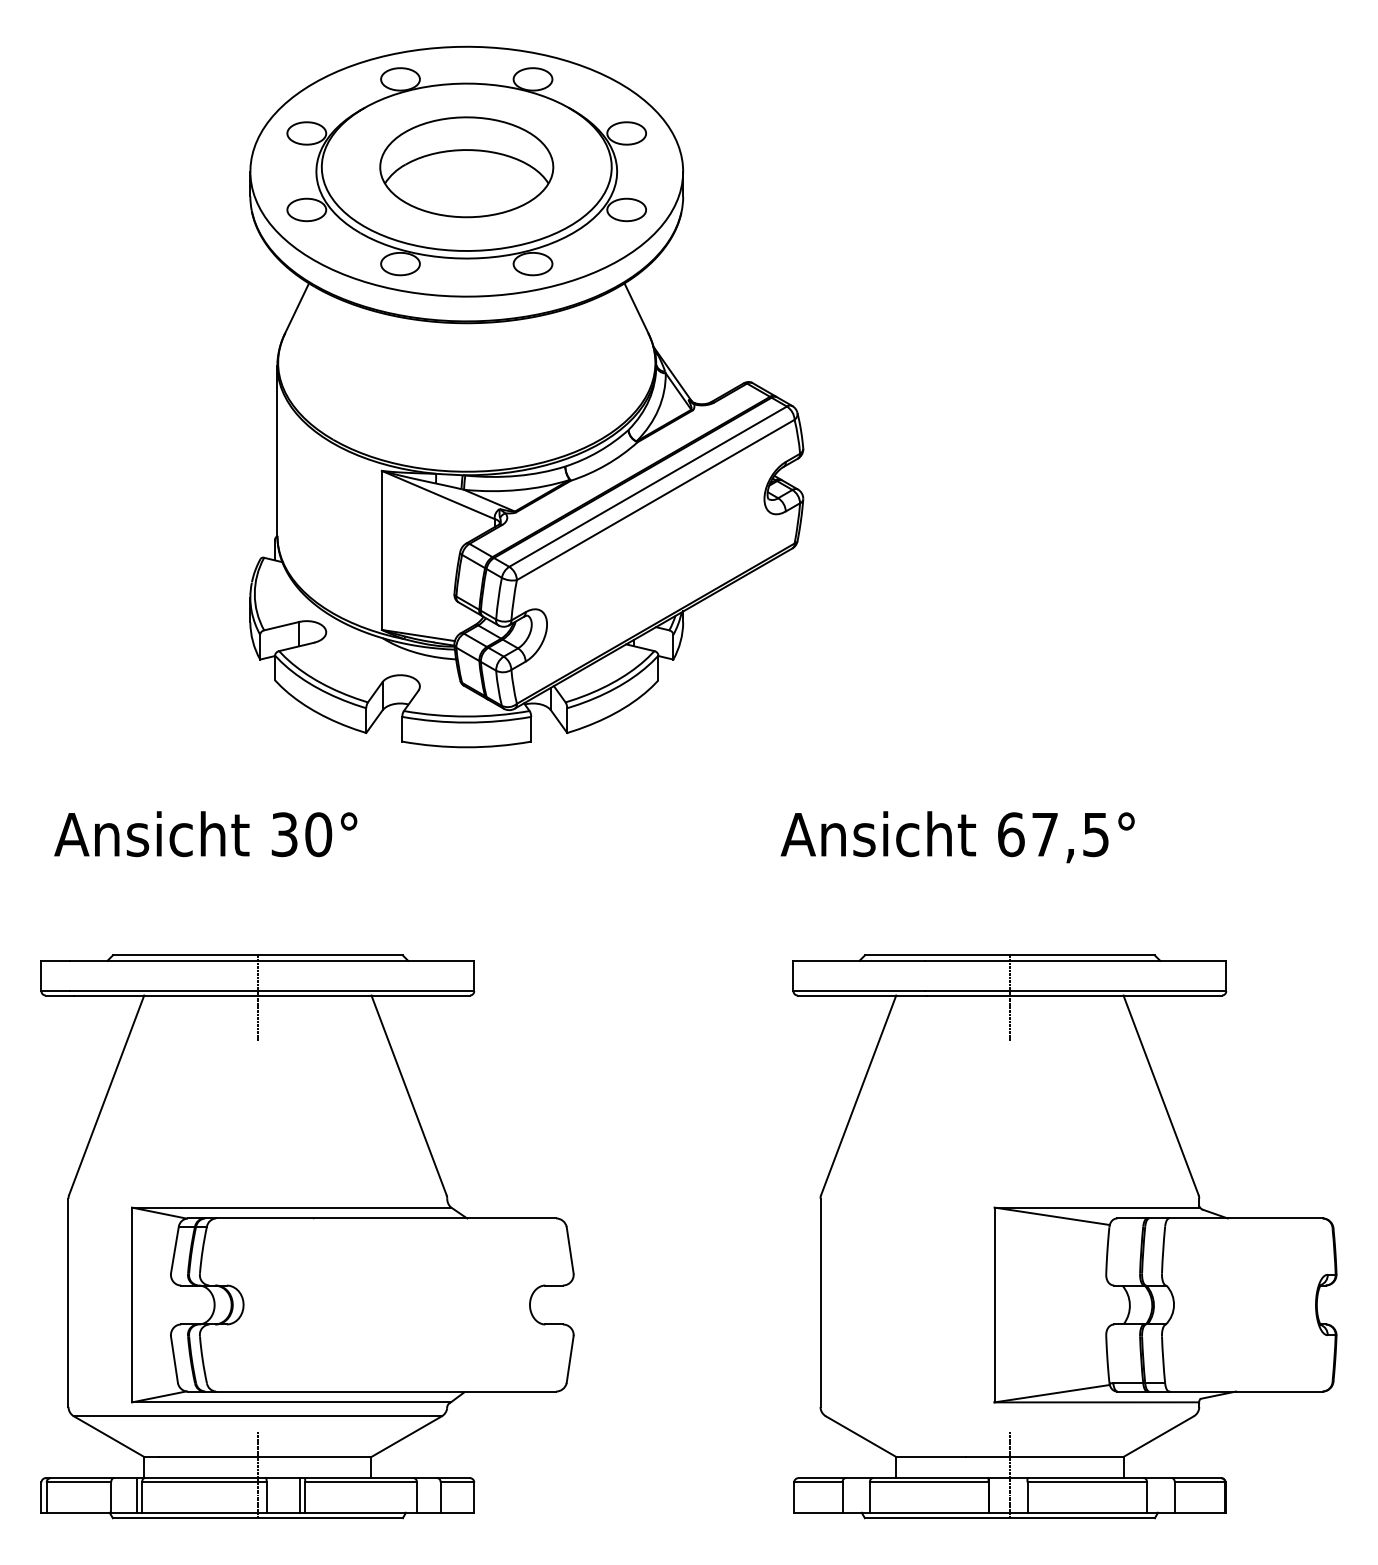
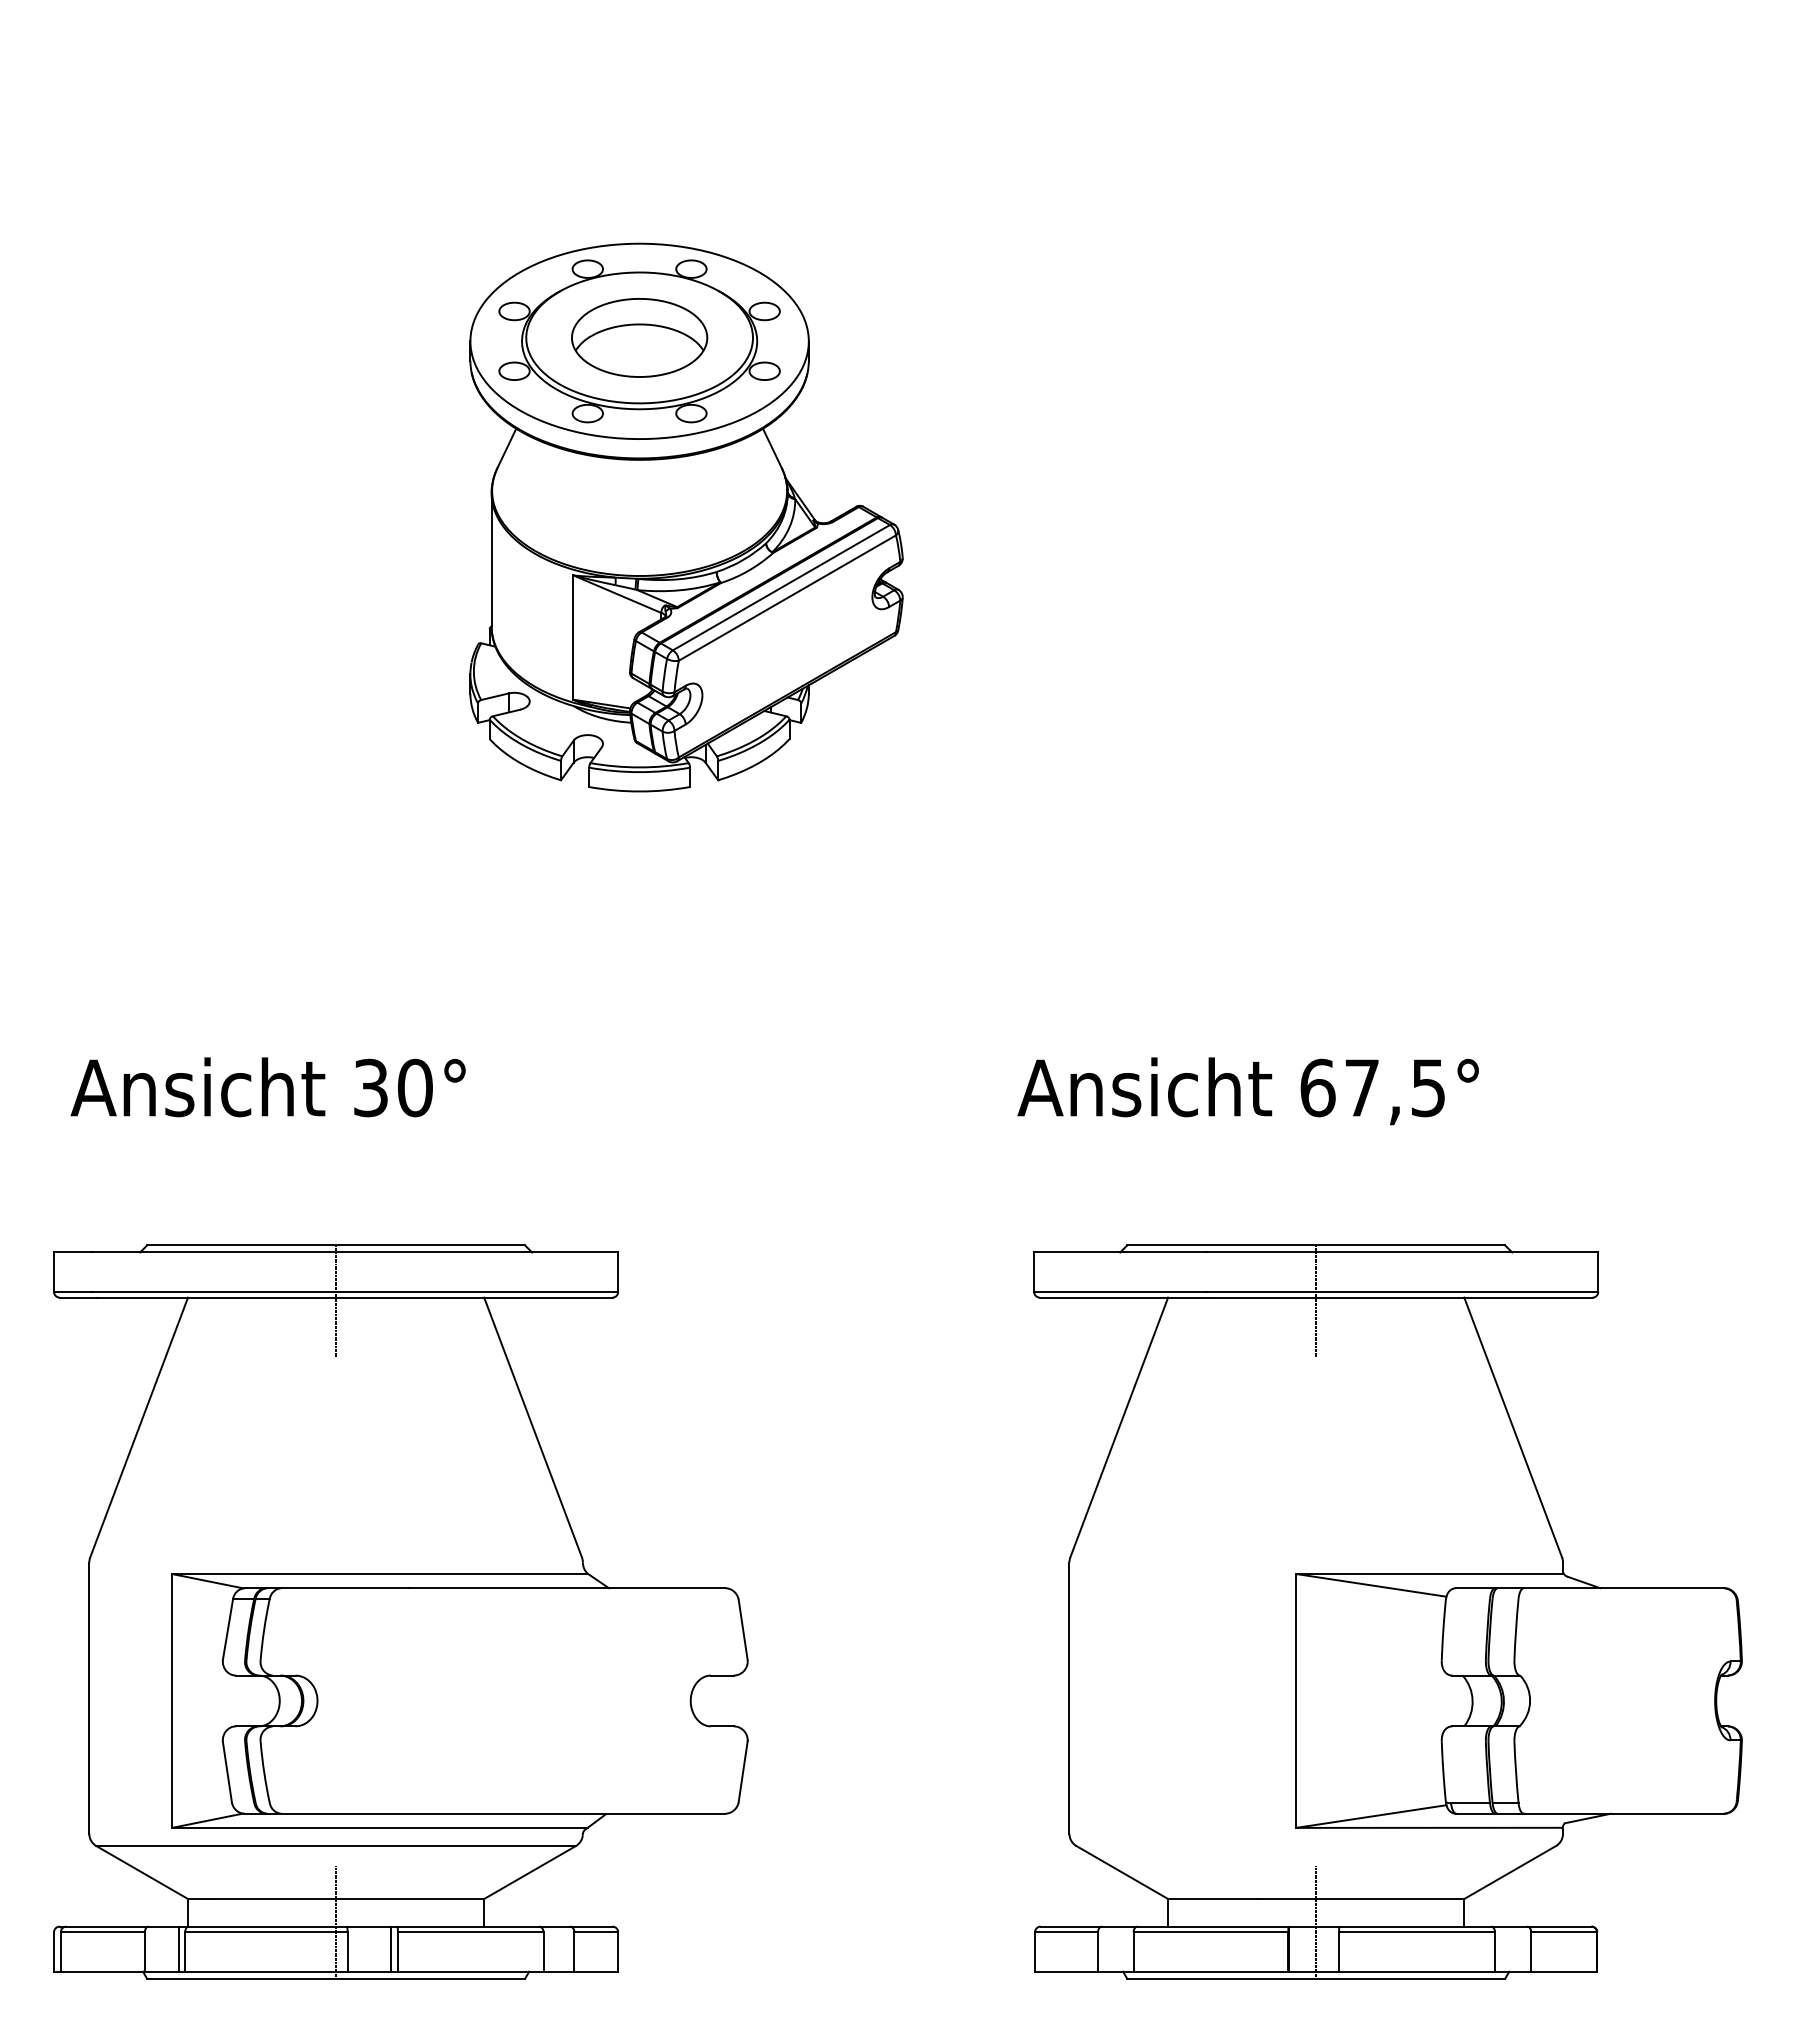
part: (526, 396) -> (686, 517), size x0.6

